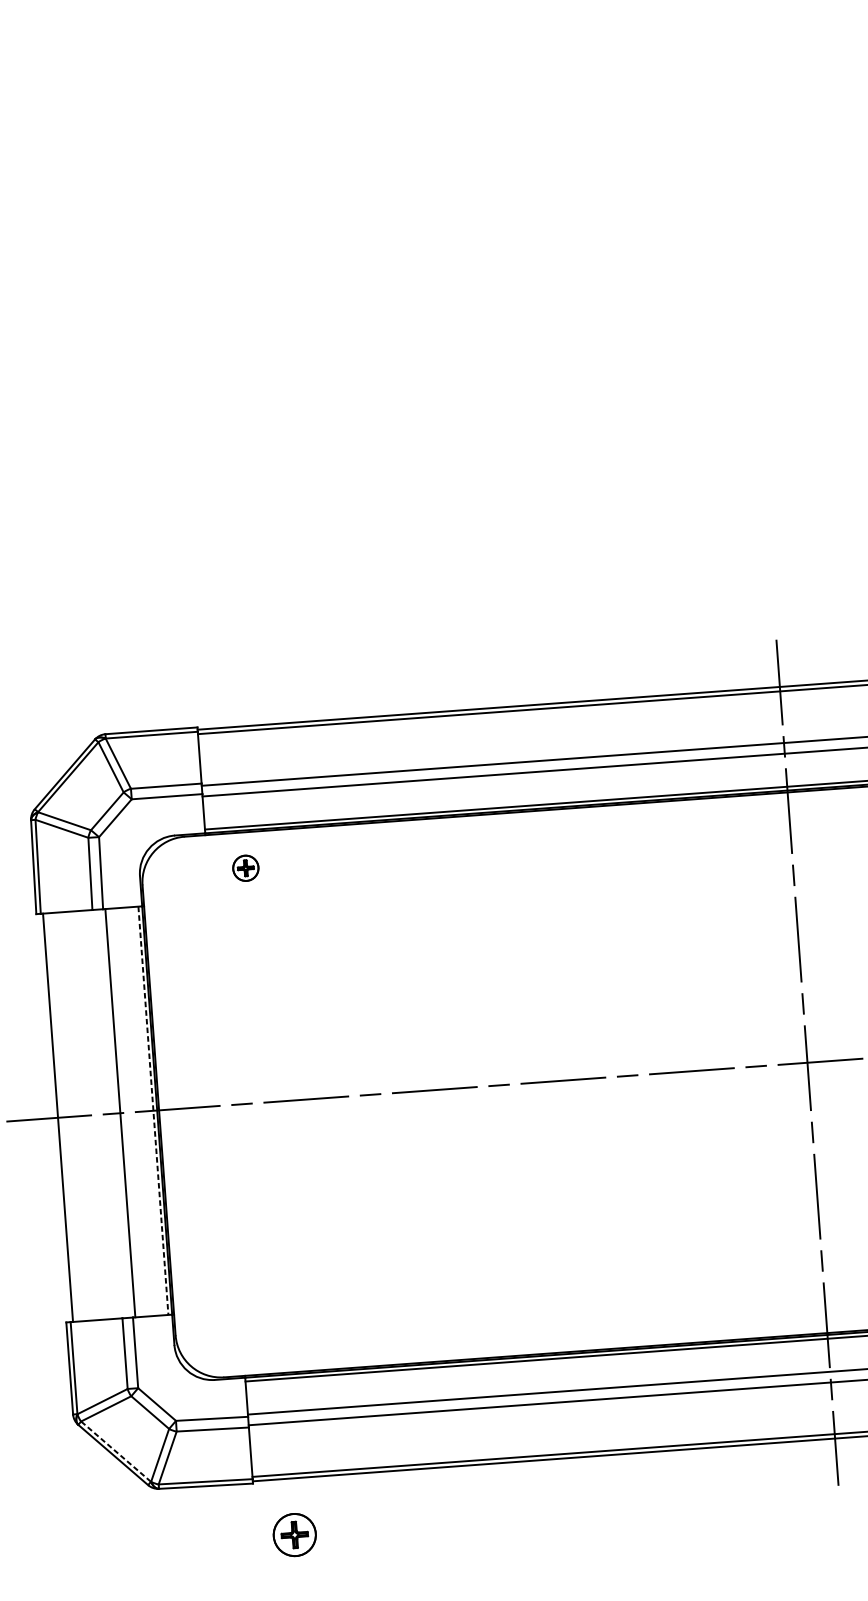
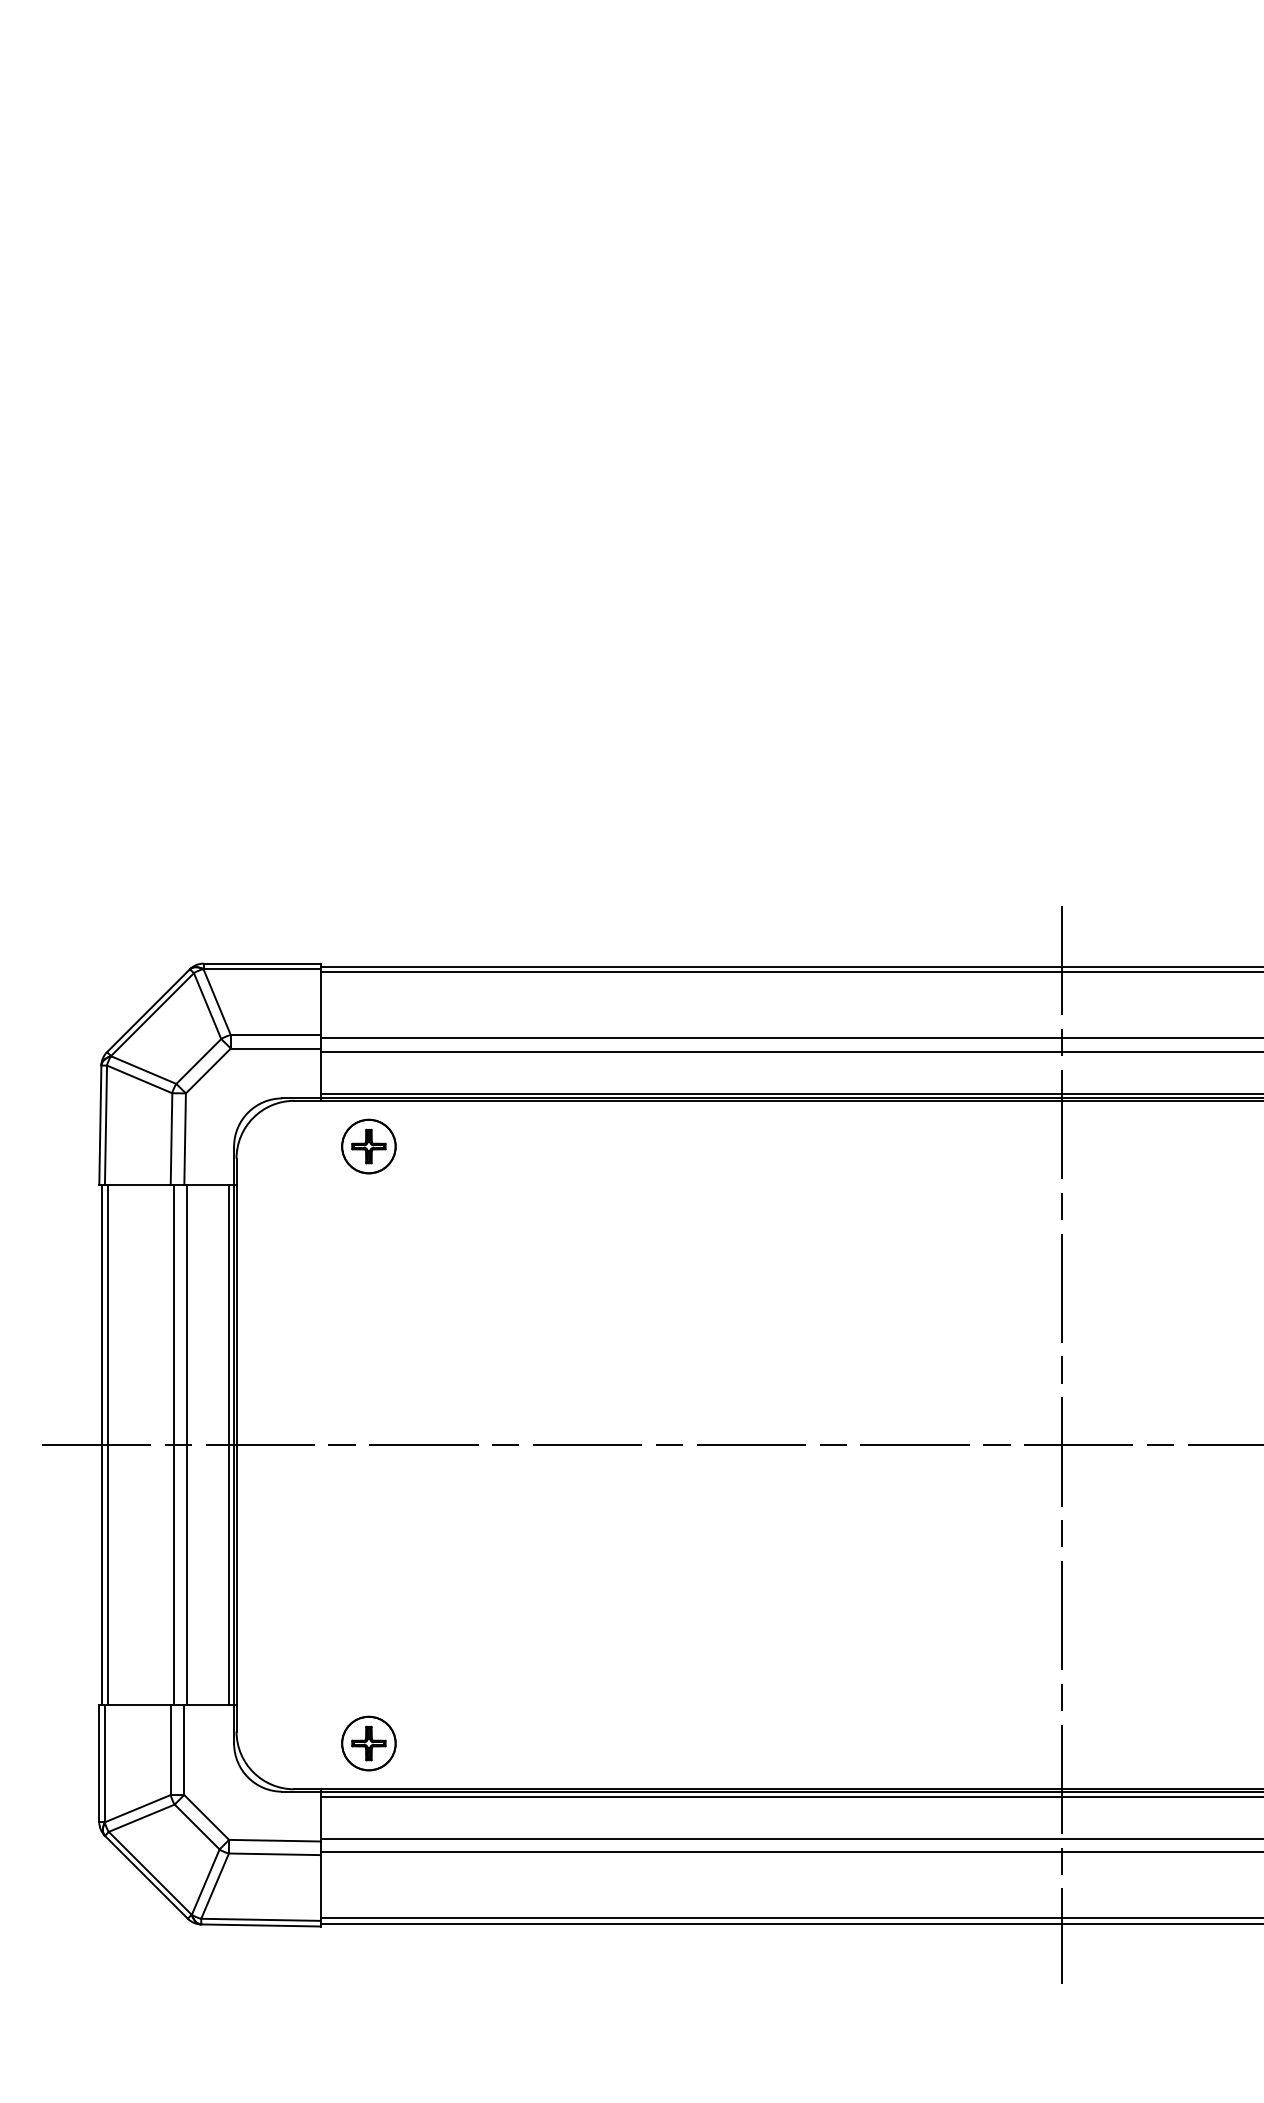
part: (245, 868) -> (368, 1146), size x1.67
line: (153, 1111) -> (229, 1445), dashed -> solid
line: (109, 1114) -> (173, 1445), added
line: (53, 1118) -> (102, 1445), added
line: (116, 1451) -> (150, 1873), dashed -> solid
part: (294, 1535) -> (368, 1743), moved

